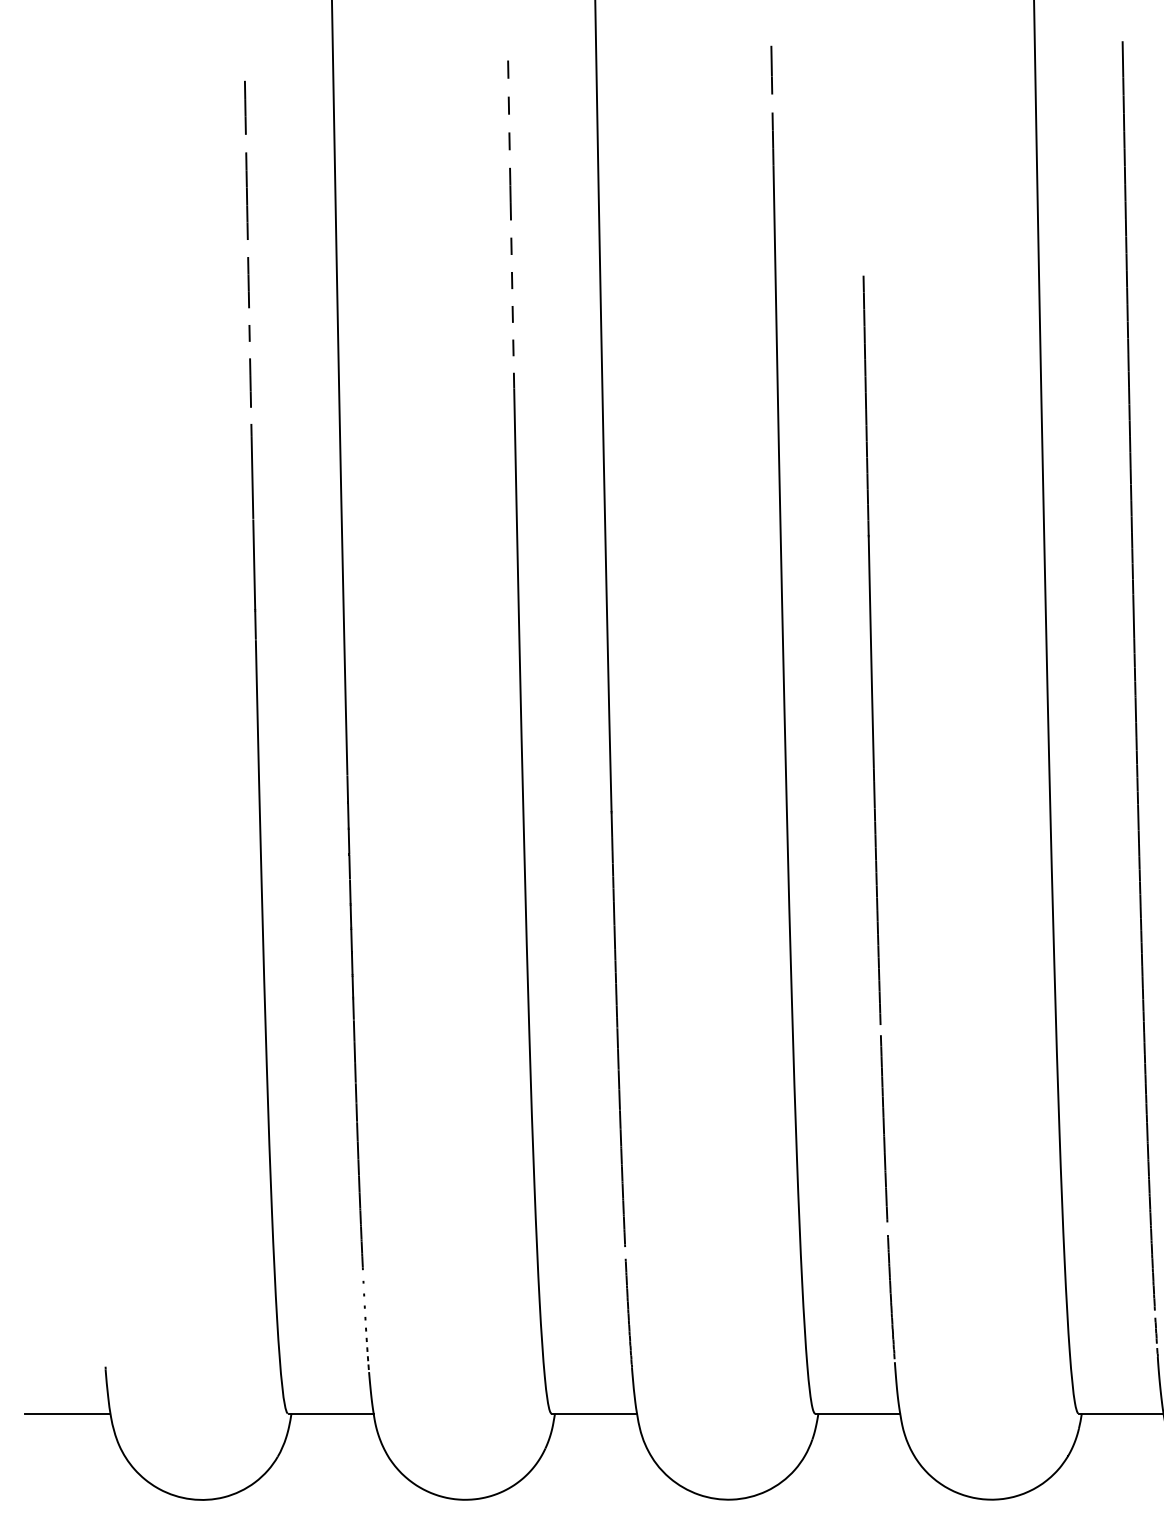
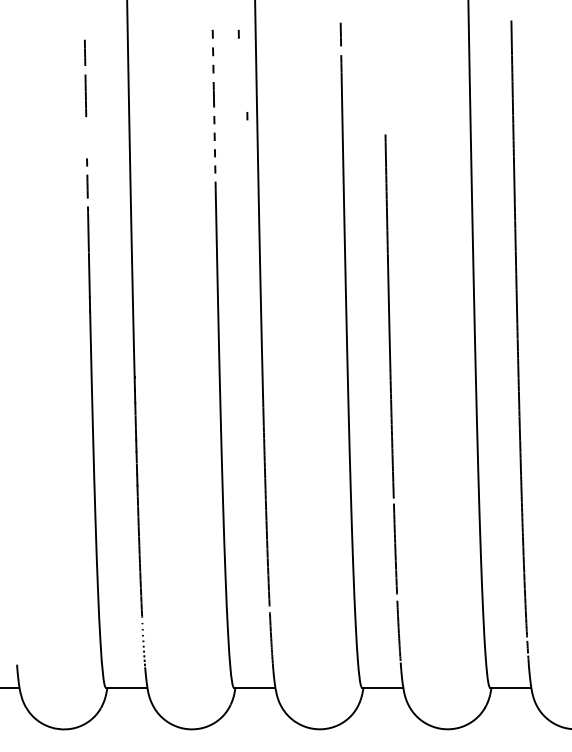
curve: (561, 67) -> (238, 33), added
curve: (579, 238) -> (247, 116), added
line: (248, 281) -> (86, 137), removed

